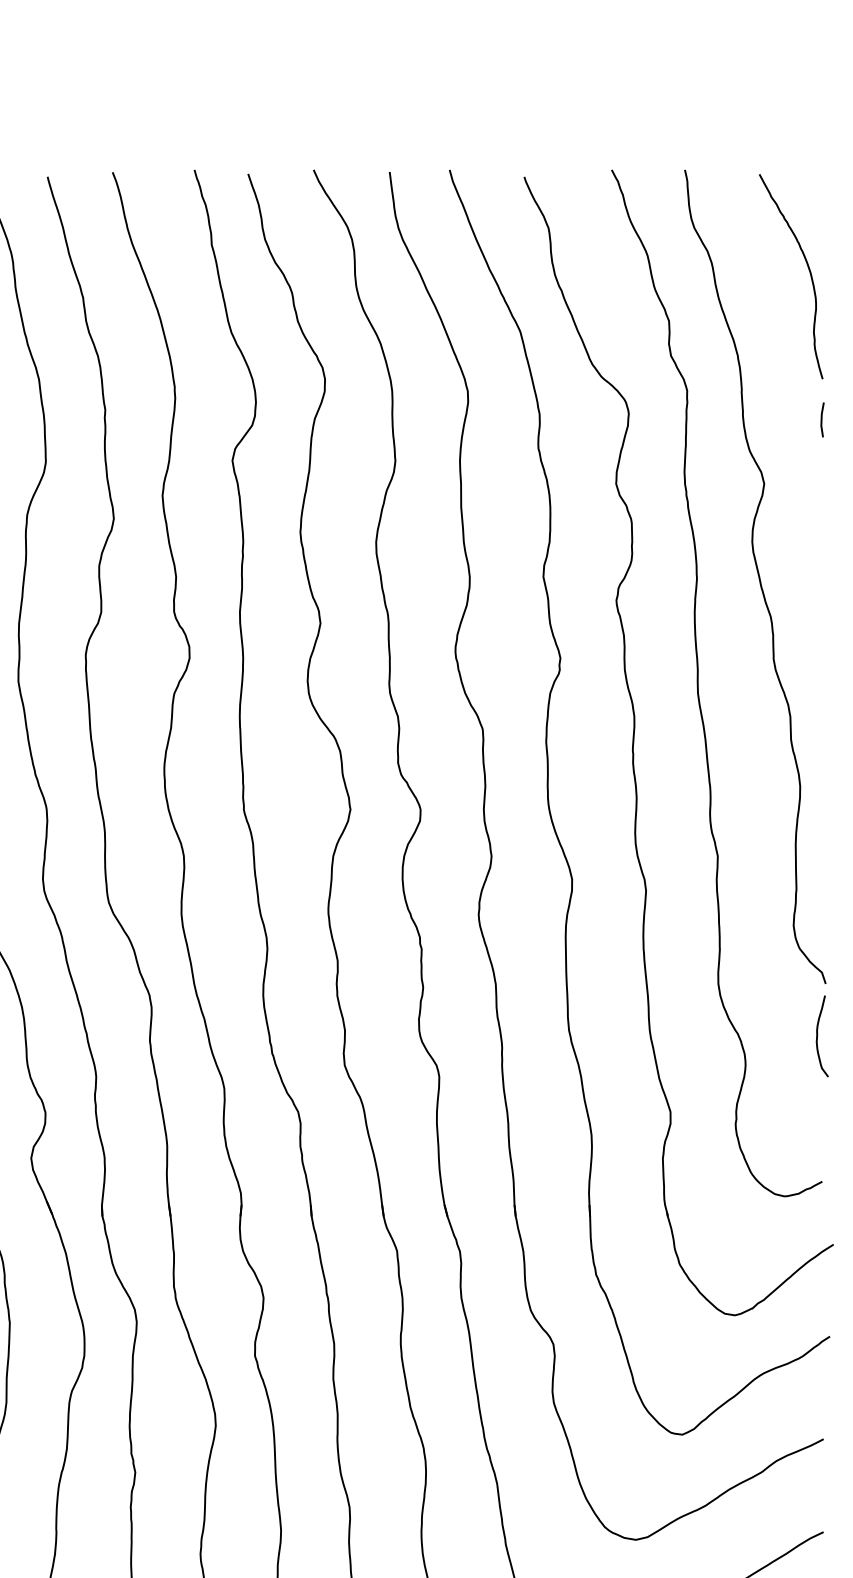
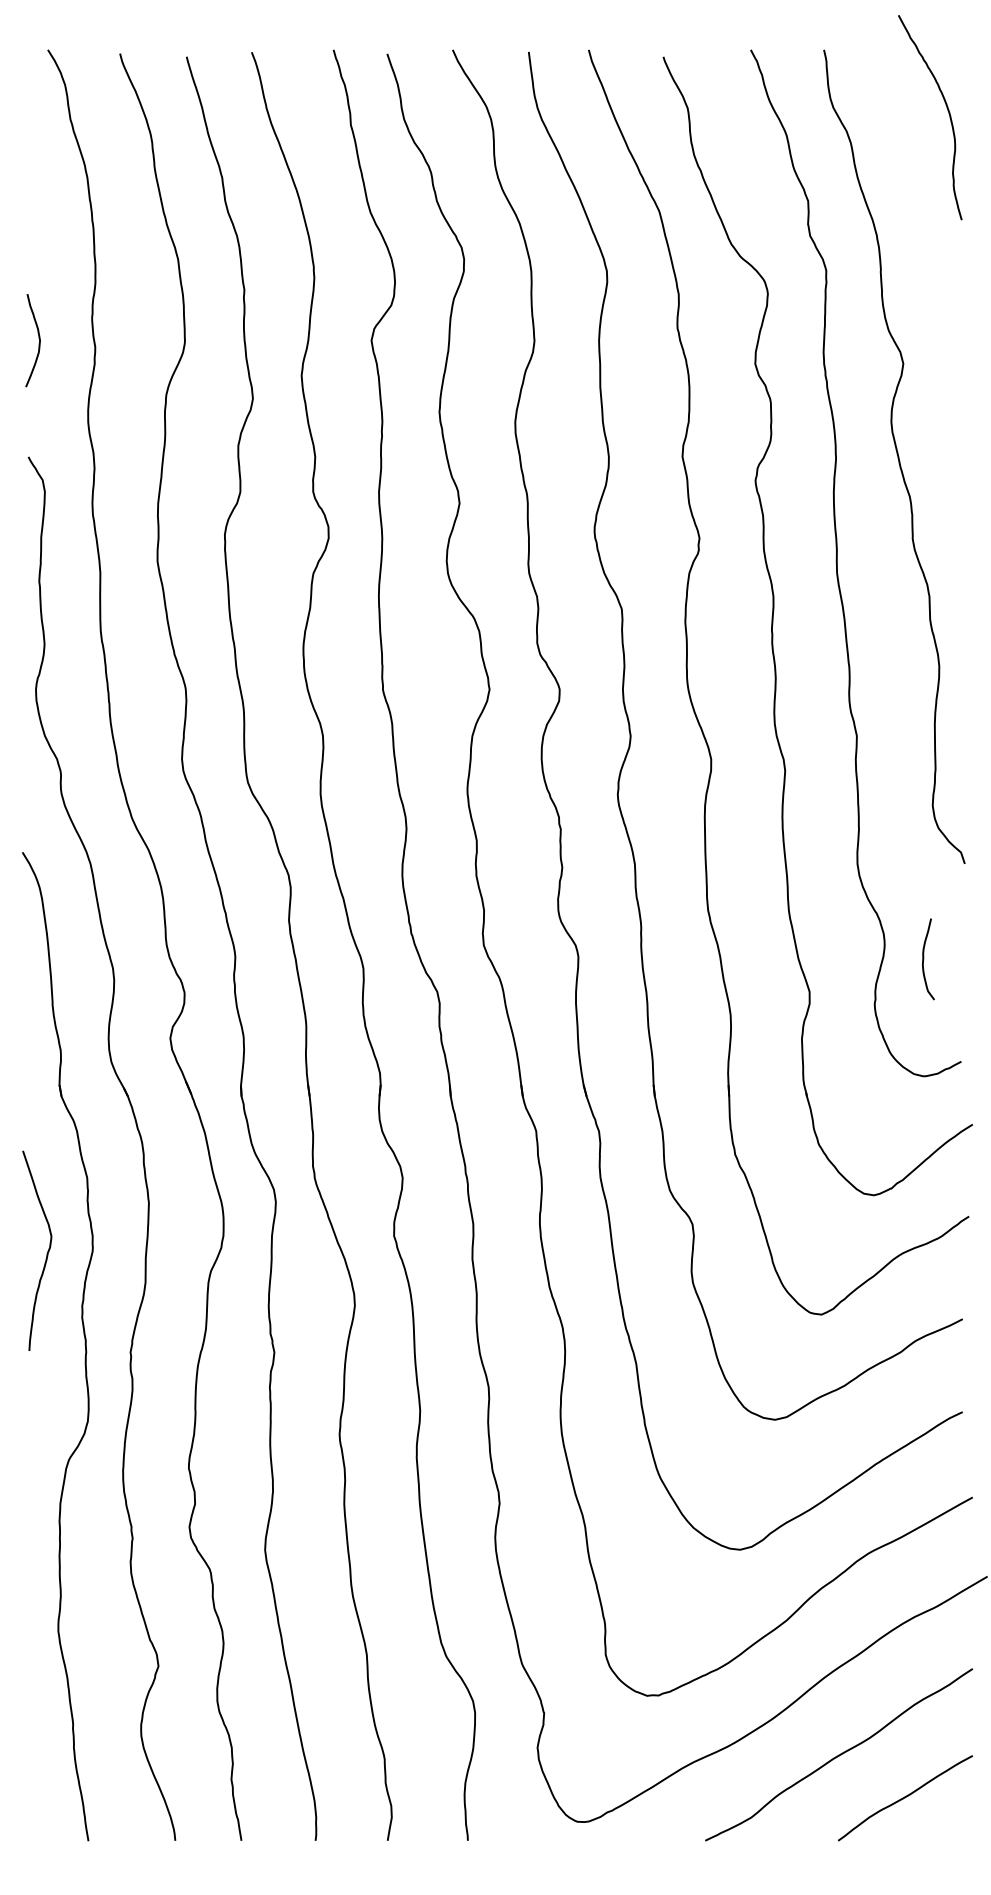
curve: (809, 273) -> (948, 114), moved
line: (822, 419) -> (961, 299), removed
curve: (818, 1036) -> (924, 959), moved

